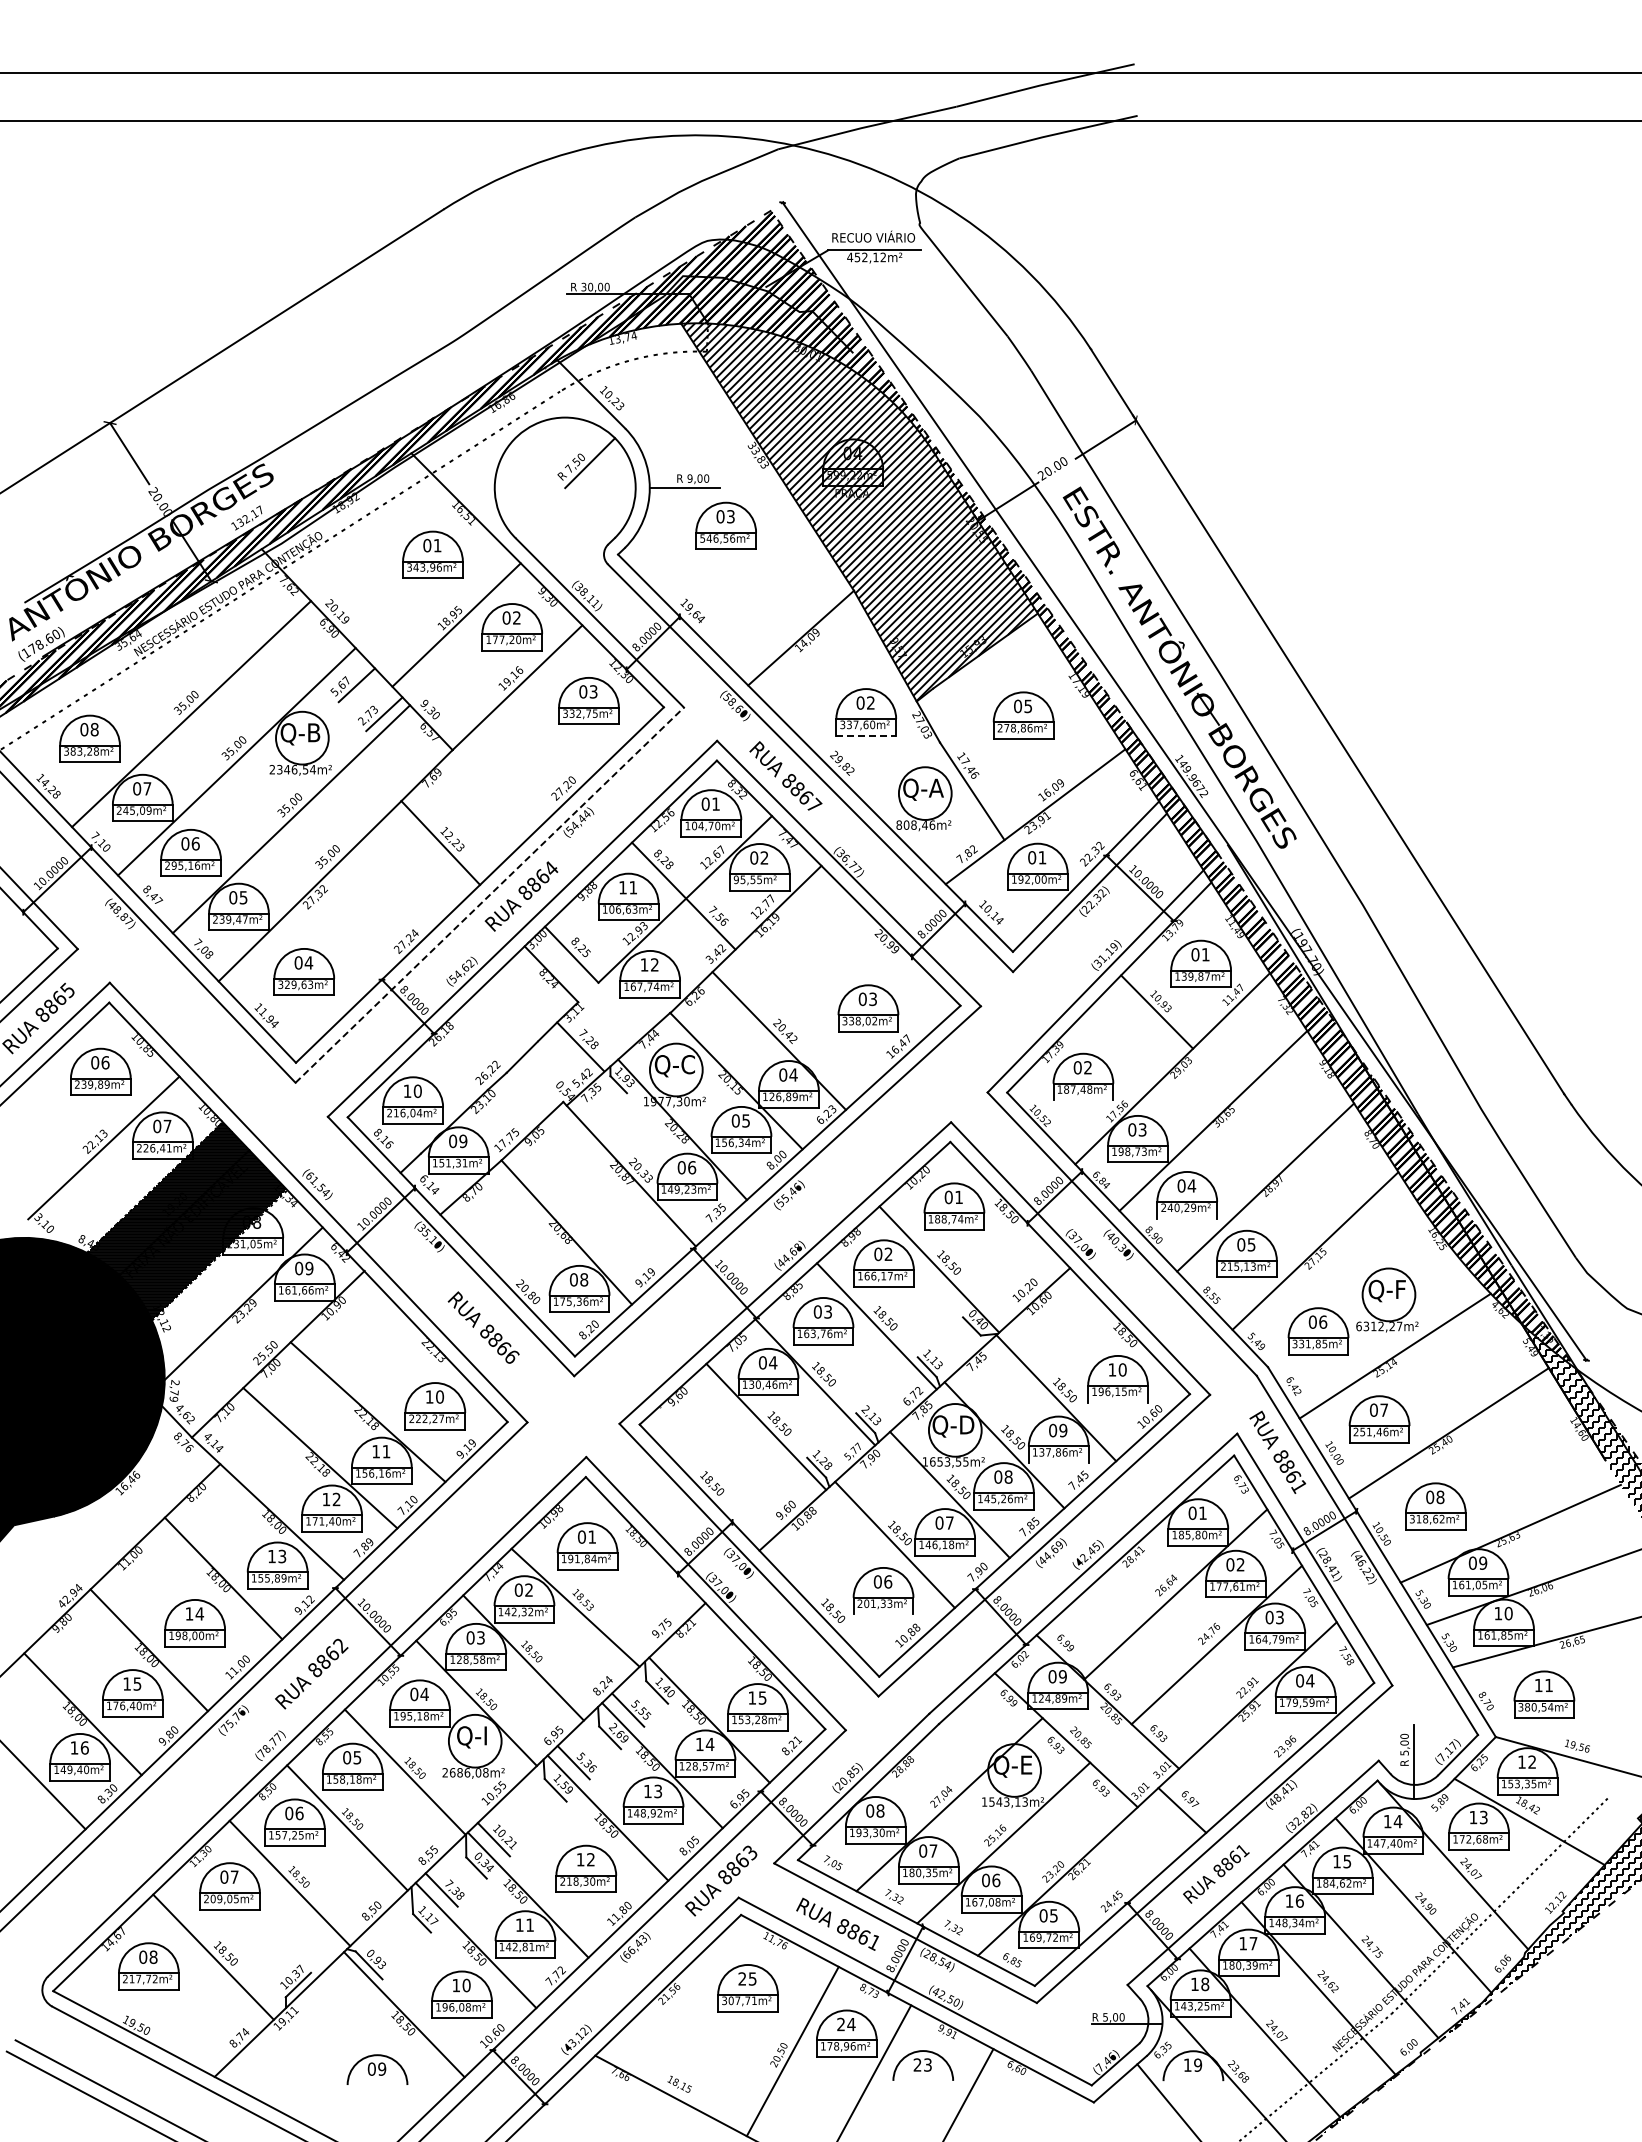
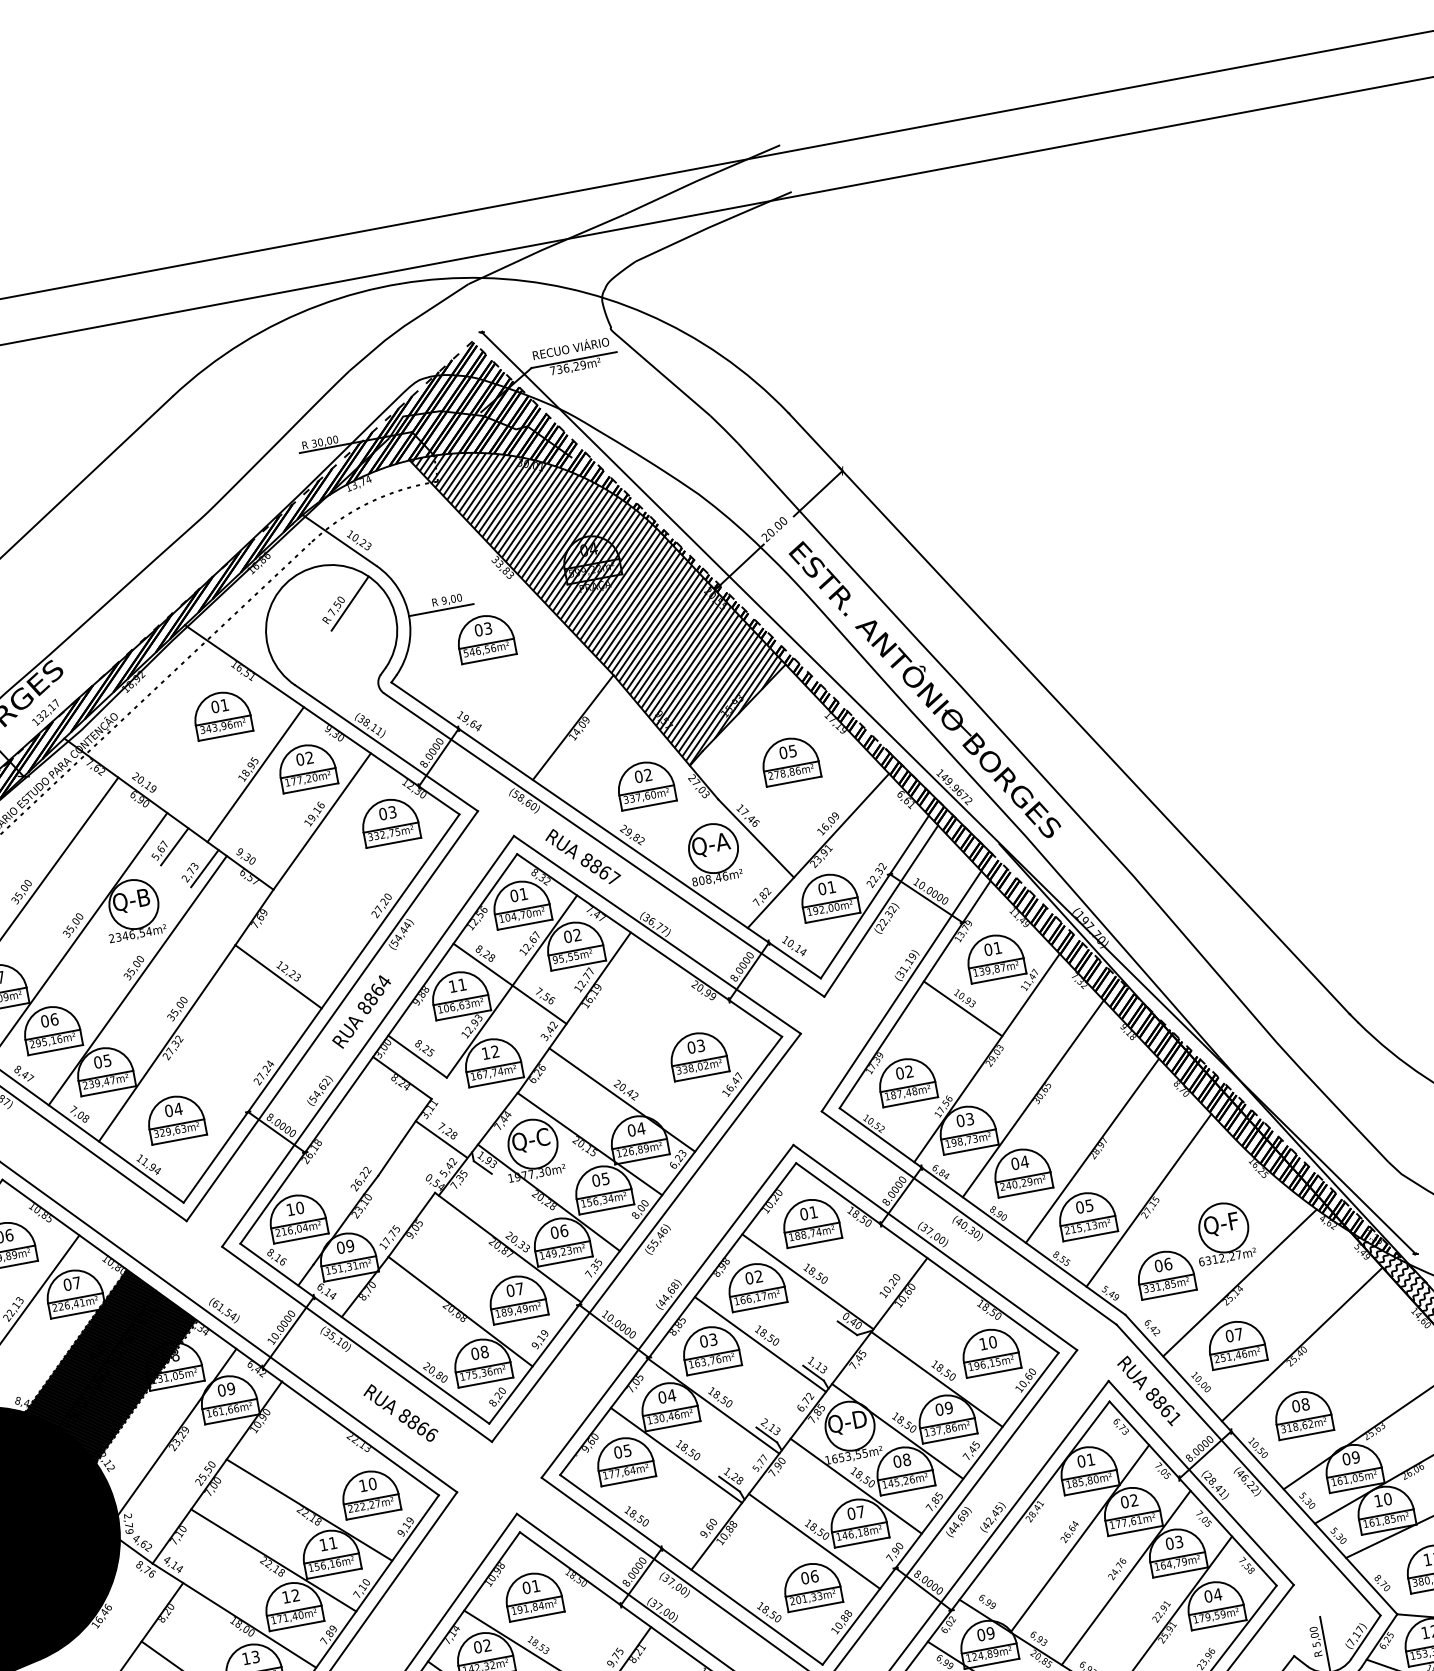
text: (866, 257) -> (567, 368), 452,12m² -> 736,29m²
line: (866, 735) -> (649, 805), dashed -> solid
line: (490, 894) -> (332, 1015), dashed -> solid
line: (1083, 1100) -> (910, 1102), added
line: (1187, 1218) -> (1026, 1192), added
part: (629, 1229) -> (517, 1298), added
line: (1117, 1402) -> (993, 1372), added
part: (710, 1421) -> (624, 1460), added
line: (1058, 1463) -> (950, 1438), added
line: (883, 1614) -> (815, 1607), added

